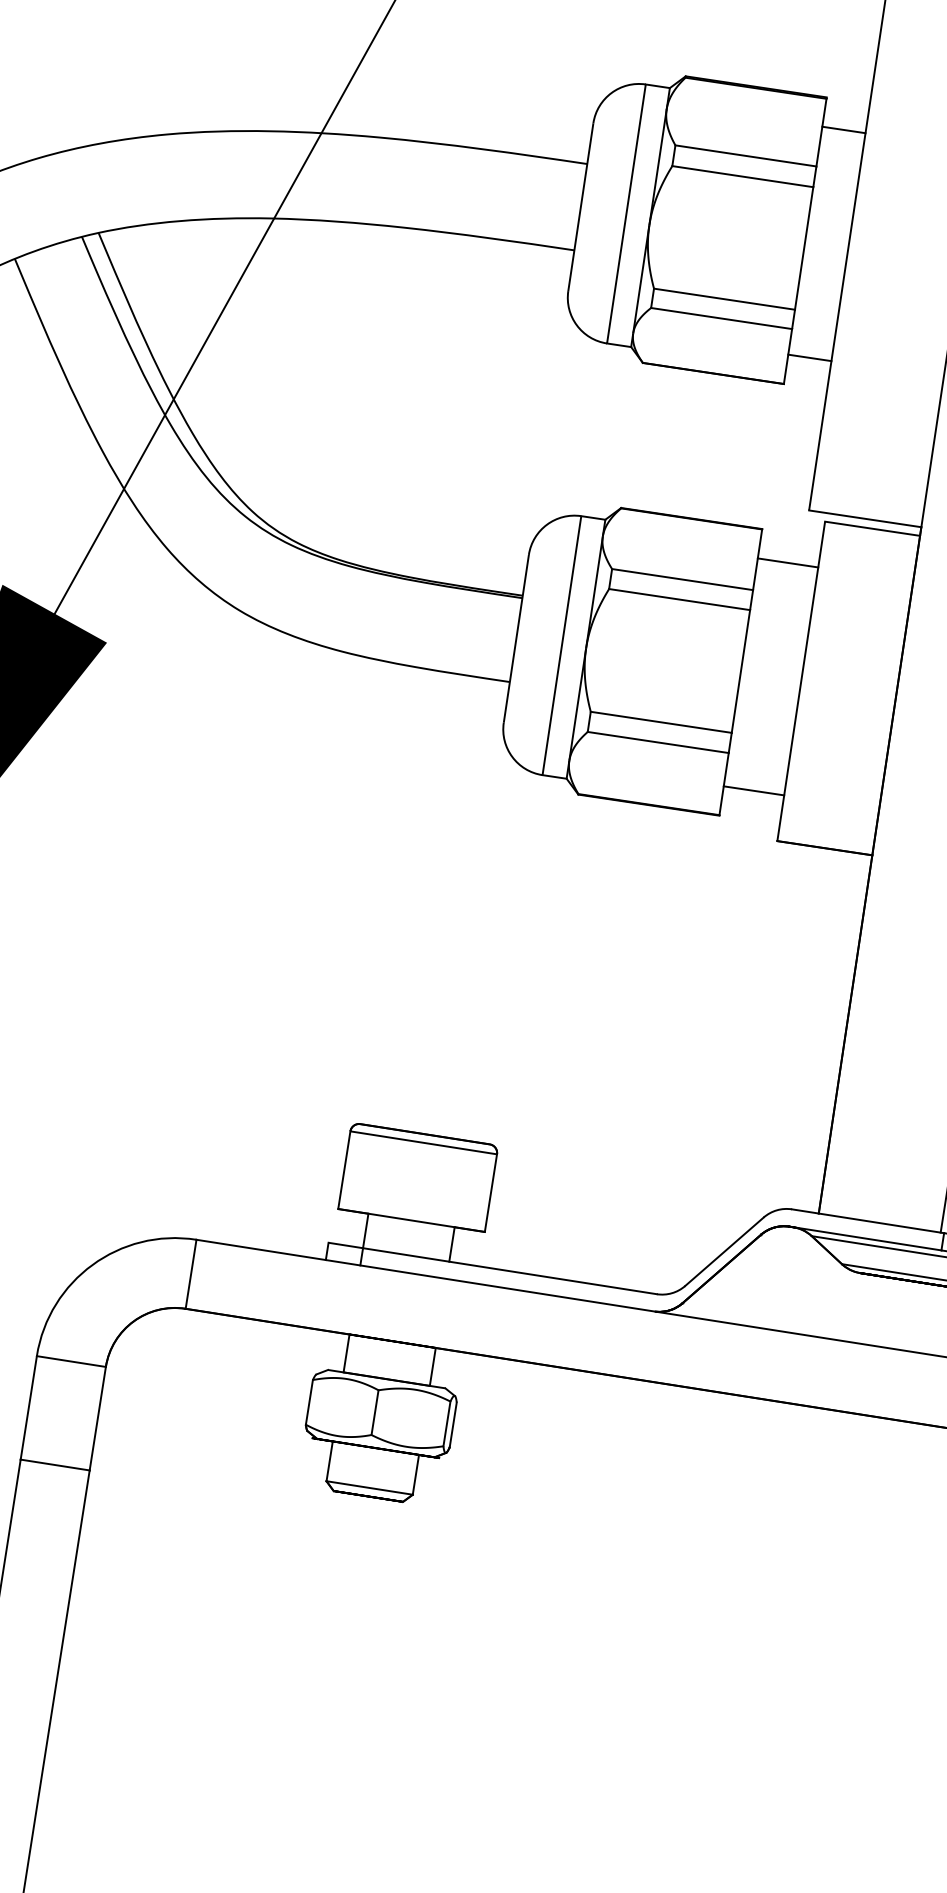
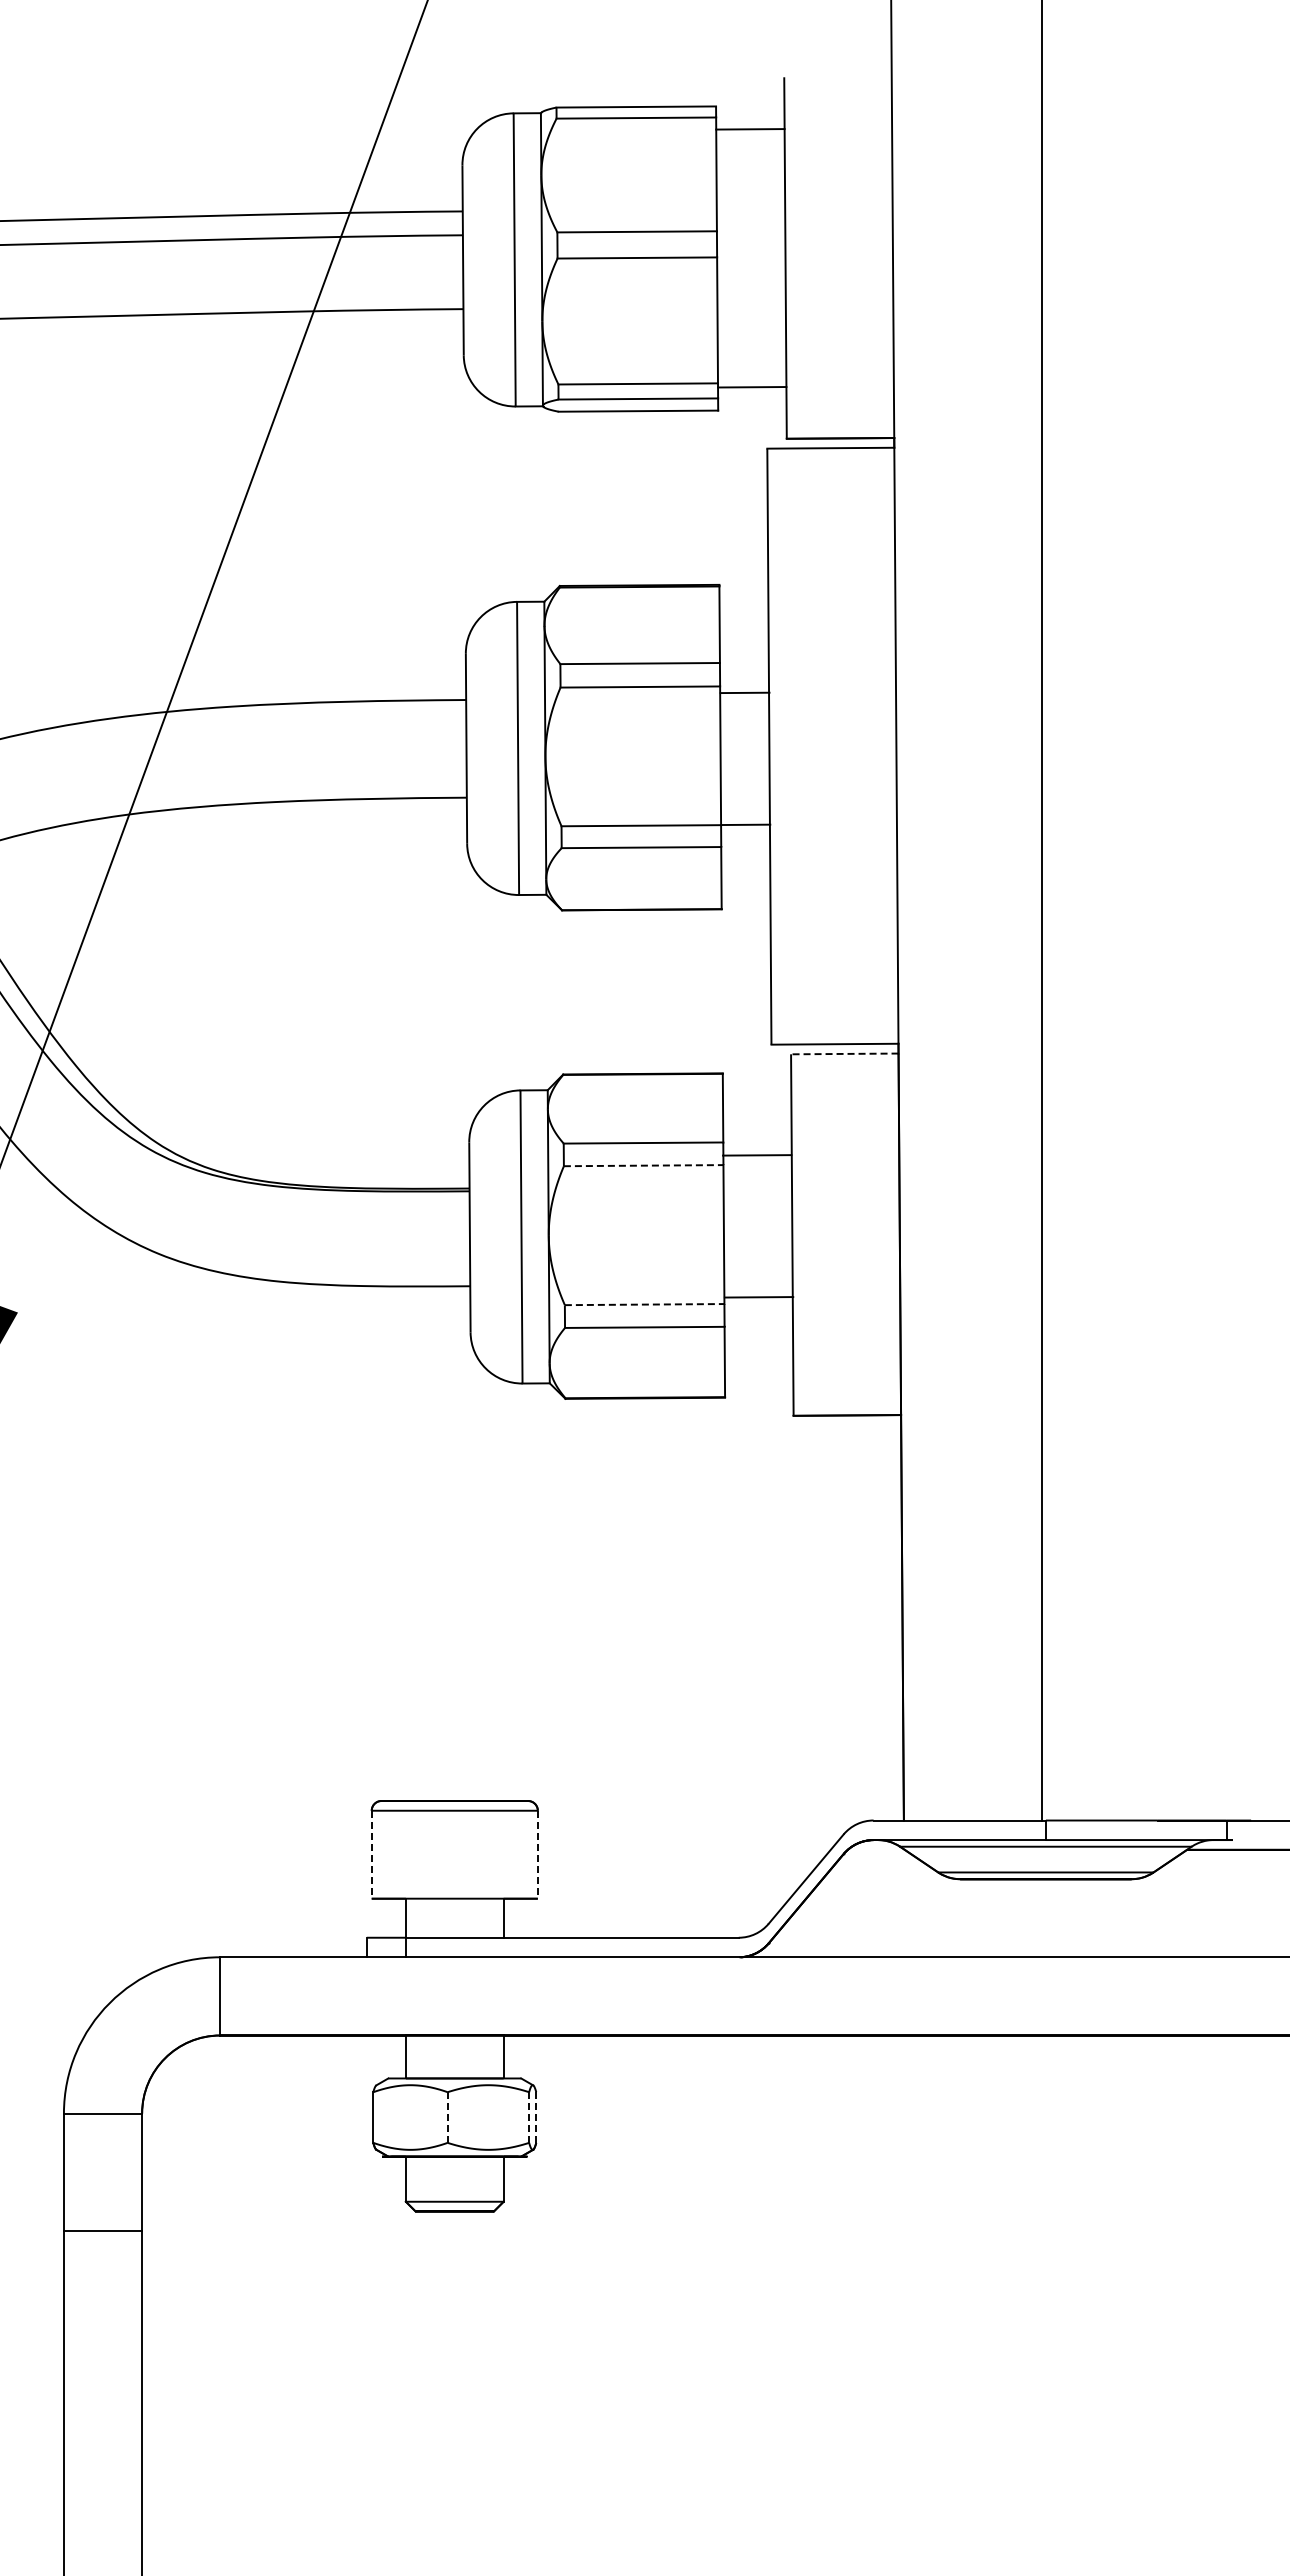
line: (843, 129) -> (744, 692), moved
line: (809, 357) -> (745, 824), moved
line: (872, 528) -> (844, 1053), solid -> dashed
line: (788, 563) -> (757, 1155), moved
line: (679, 599) -> (643, 1165), solid -> dashed
line: (661, 722) -> (644, 1304), solid -> dashed
line: (753, 790) -> (758, 1297), moved
line: (344, 1169) -> (371, 1854), solid -> dashed
line: (490, 1192) -> (537, 1854), solid -> dashed
line: (374, 1413) -> (447, 2118), solid -> dashed
line: (447, 1424) -> (529, 2118), solid -> dashed
line: (453, 1425) -> (536, 2118), solid -> dashed

